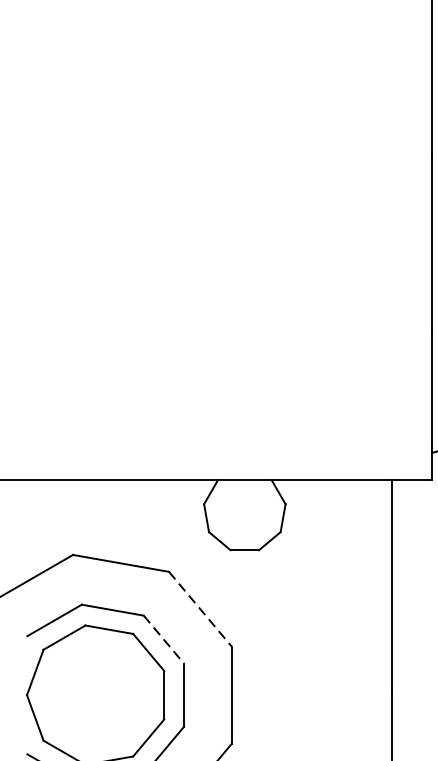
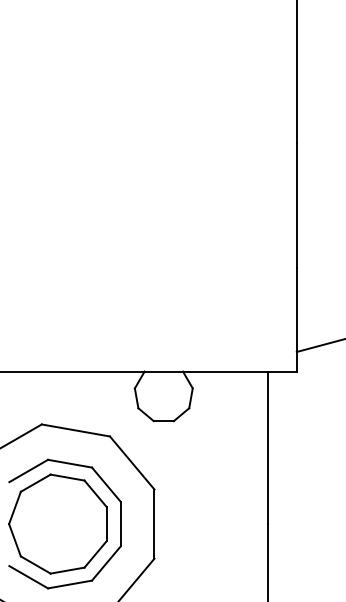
line: (200, 608) -> (132, 462), dashed -> solid
line: (164, 640) -> (106, 485), dashed -> solid

